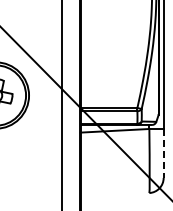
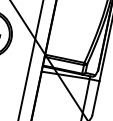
line: (163, 153) -> (95, 98), dashed -> solid

